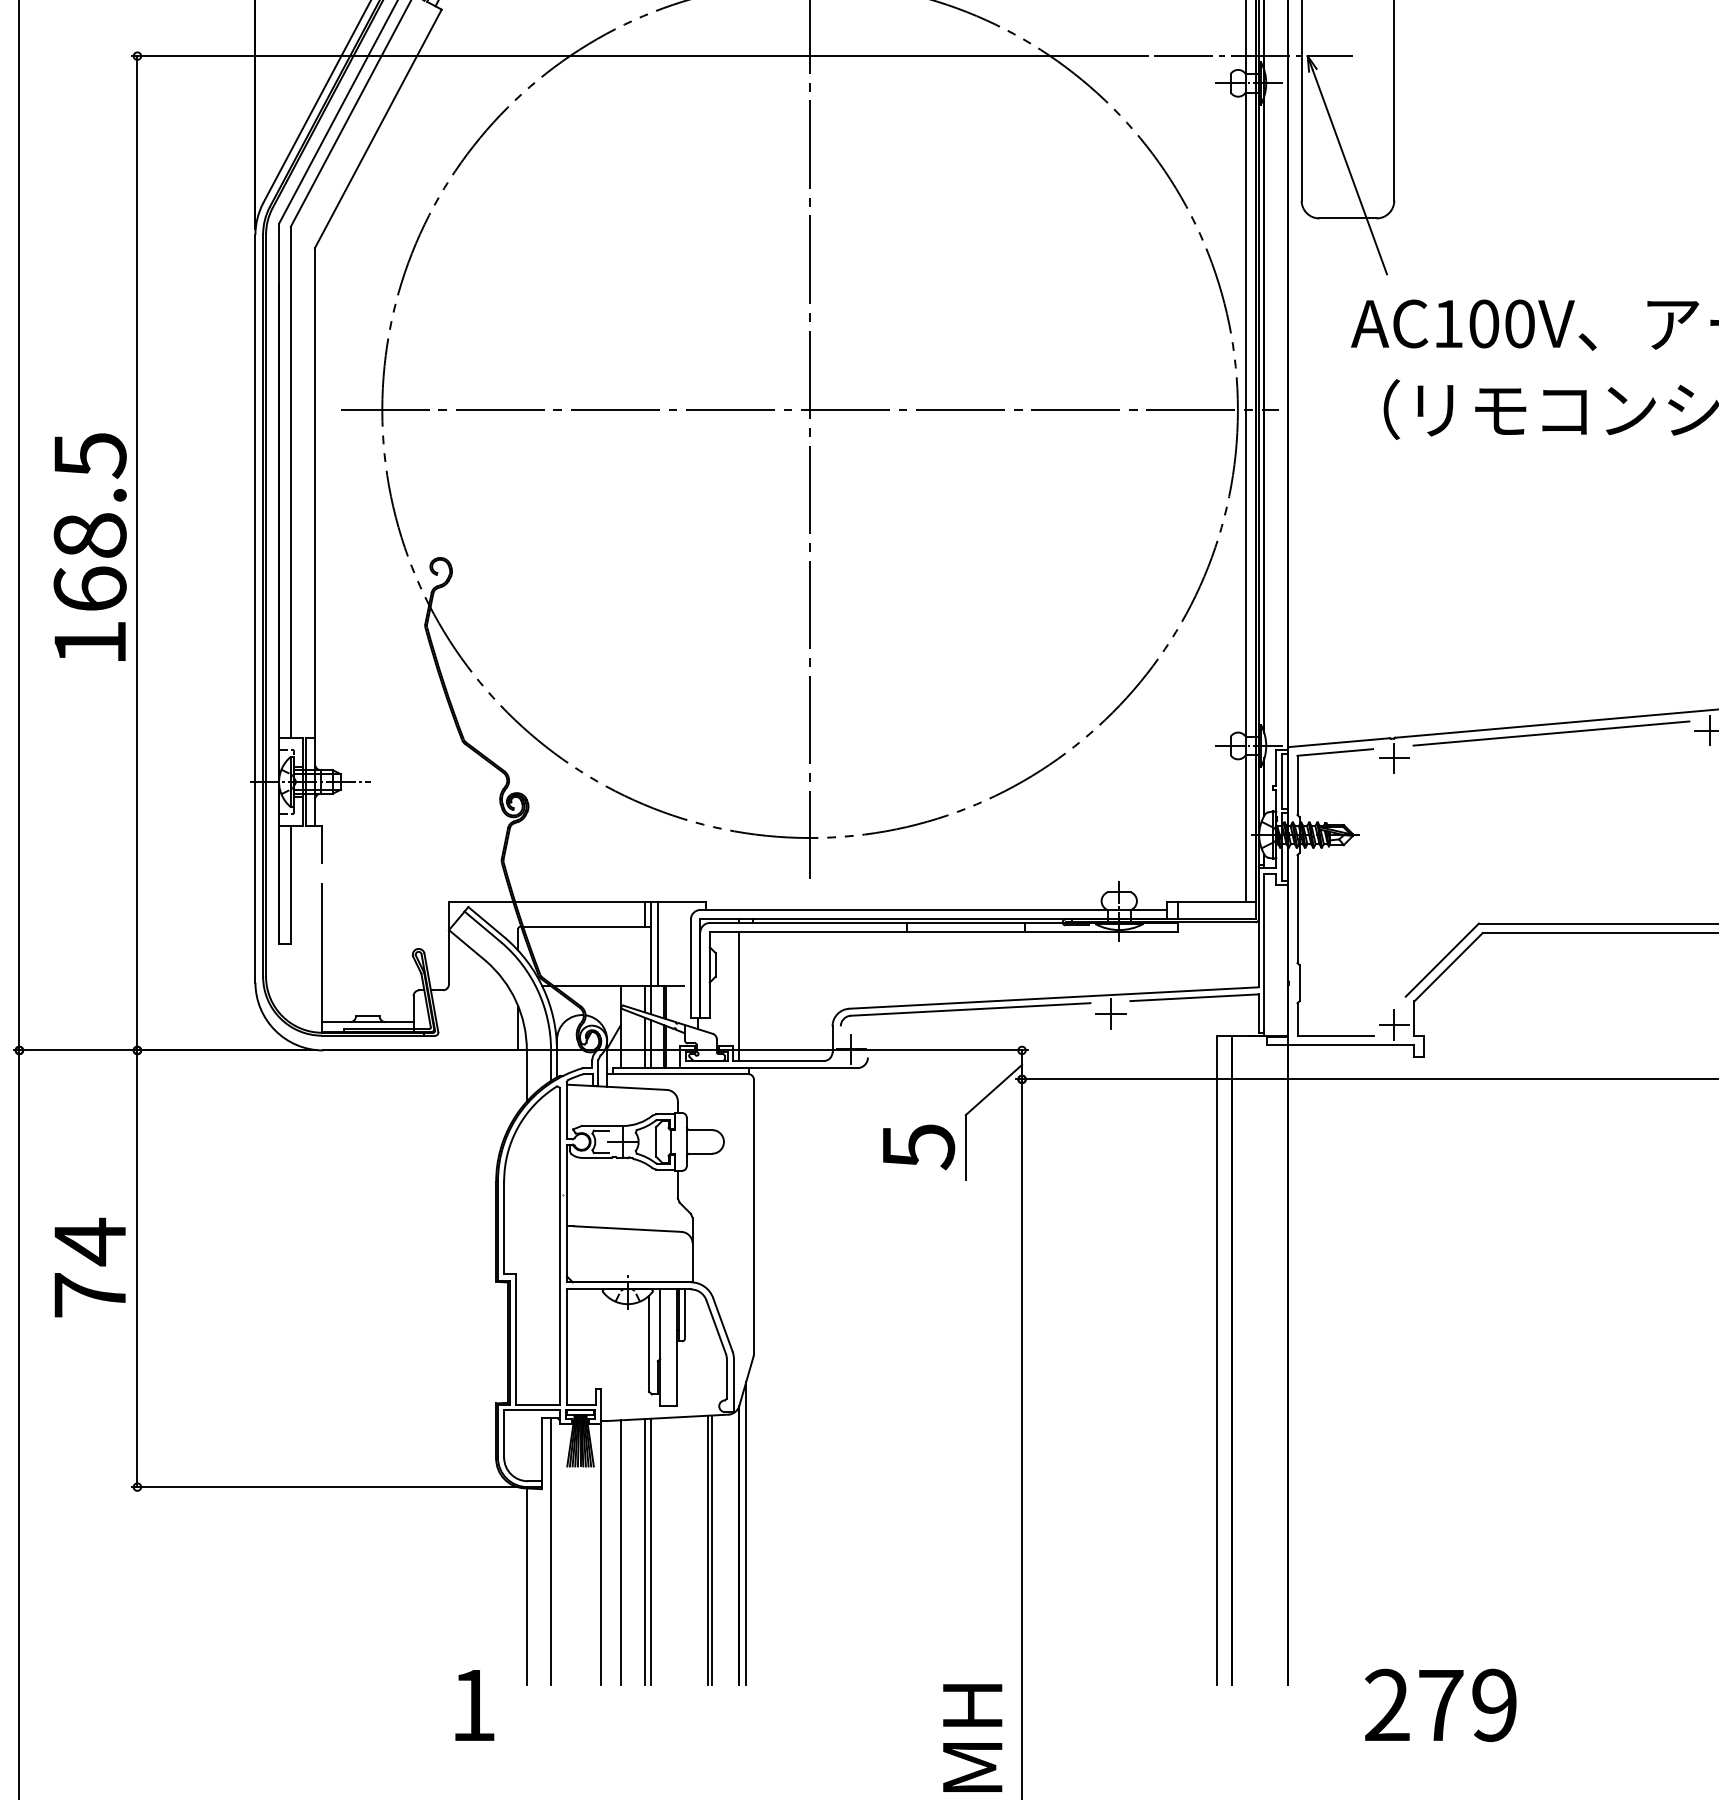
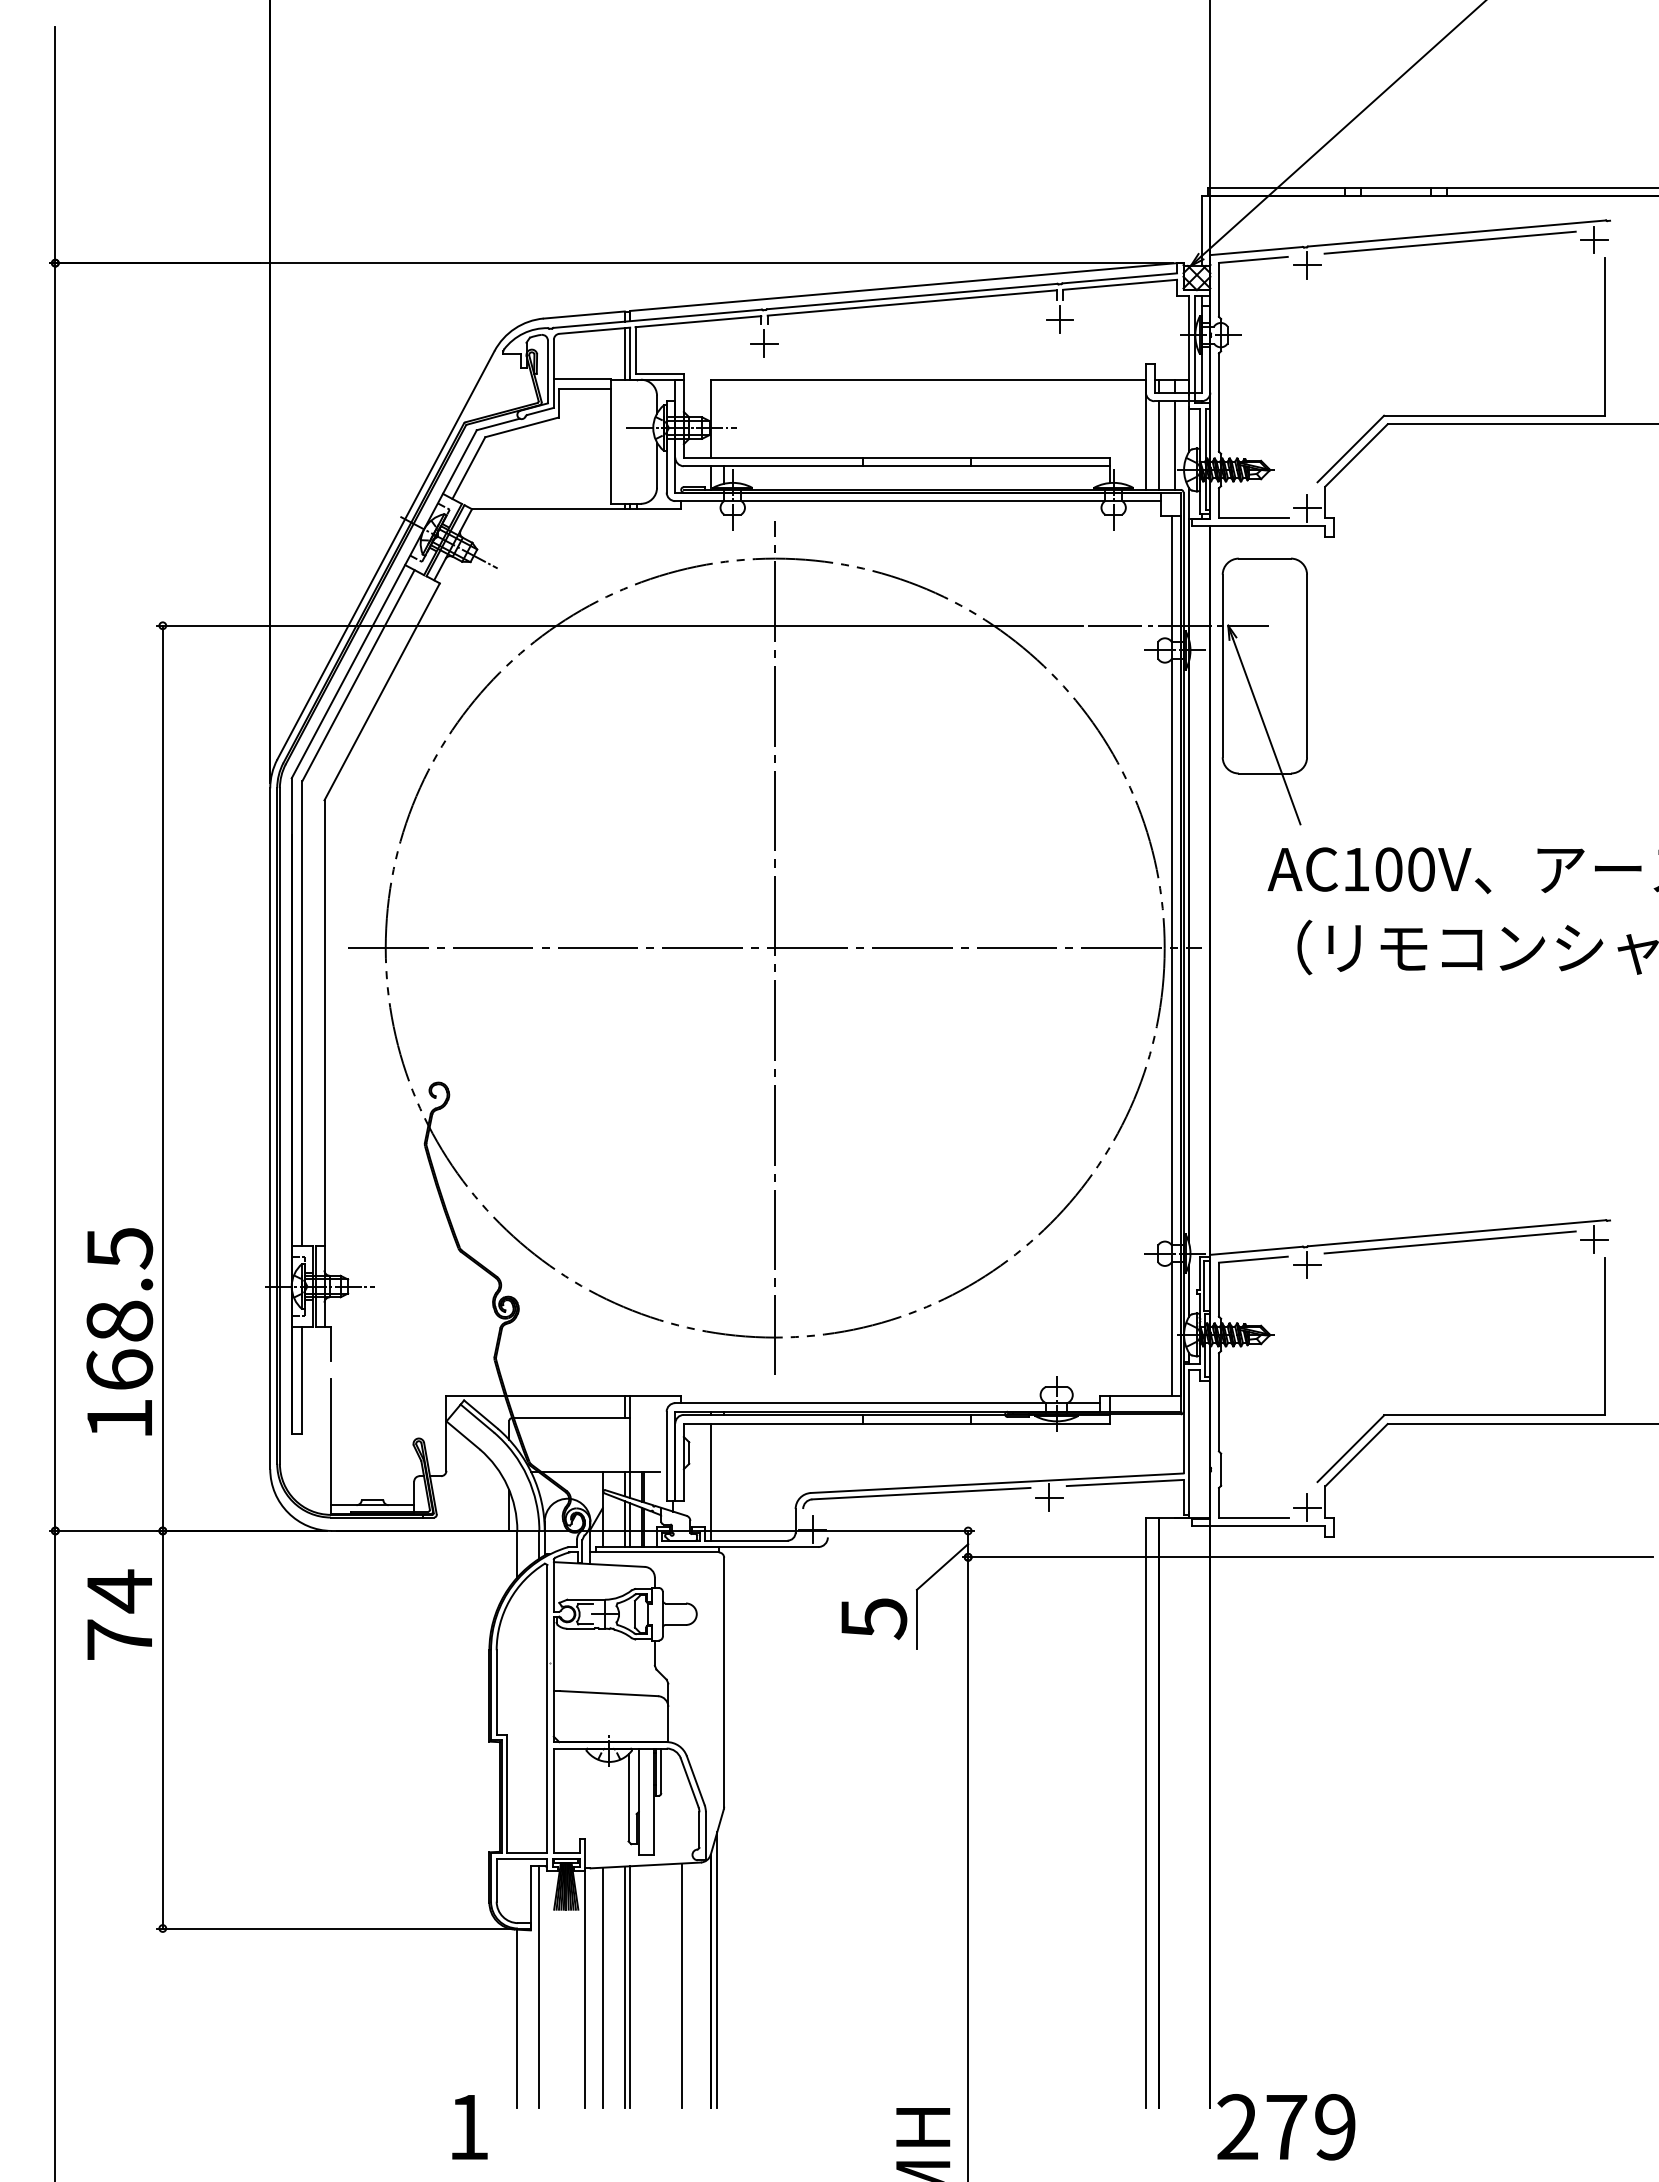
text: (89, 546) -> (119, 1331), moved
line: (657, 943) -> (636, 1433), removed
text: (89, 1267) -> (119, 1614), moved
line: (711, 1549) -> (685, 1985), removed
text: (1440, 1705) -> (1286, 2127), moved

